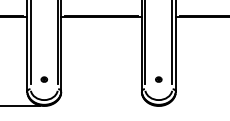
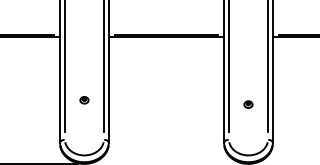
part: (44, 79) -> (84, 100), moved
part: (158, 79) -> (248, 104), moved

